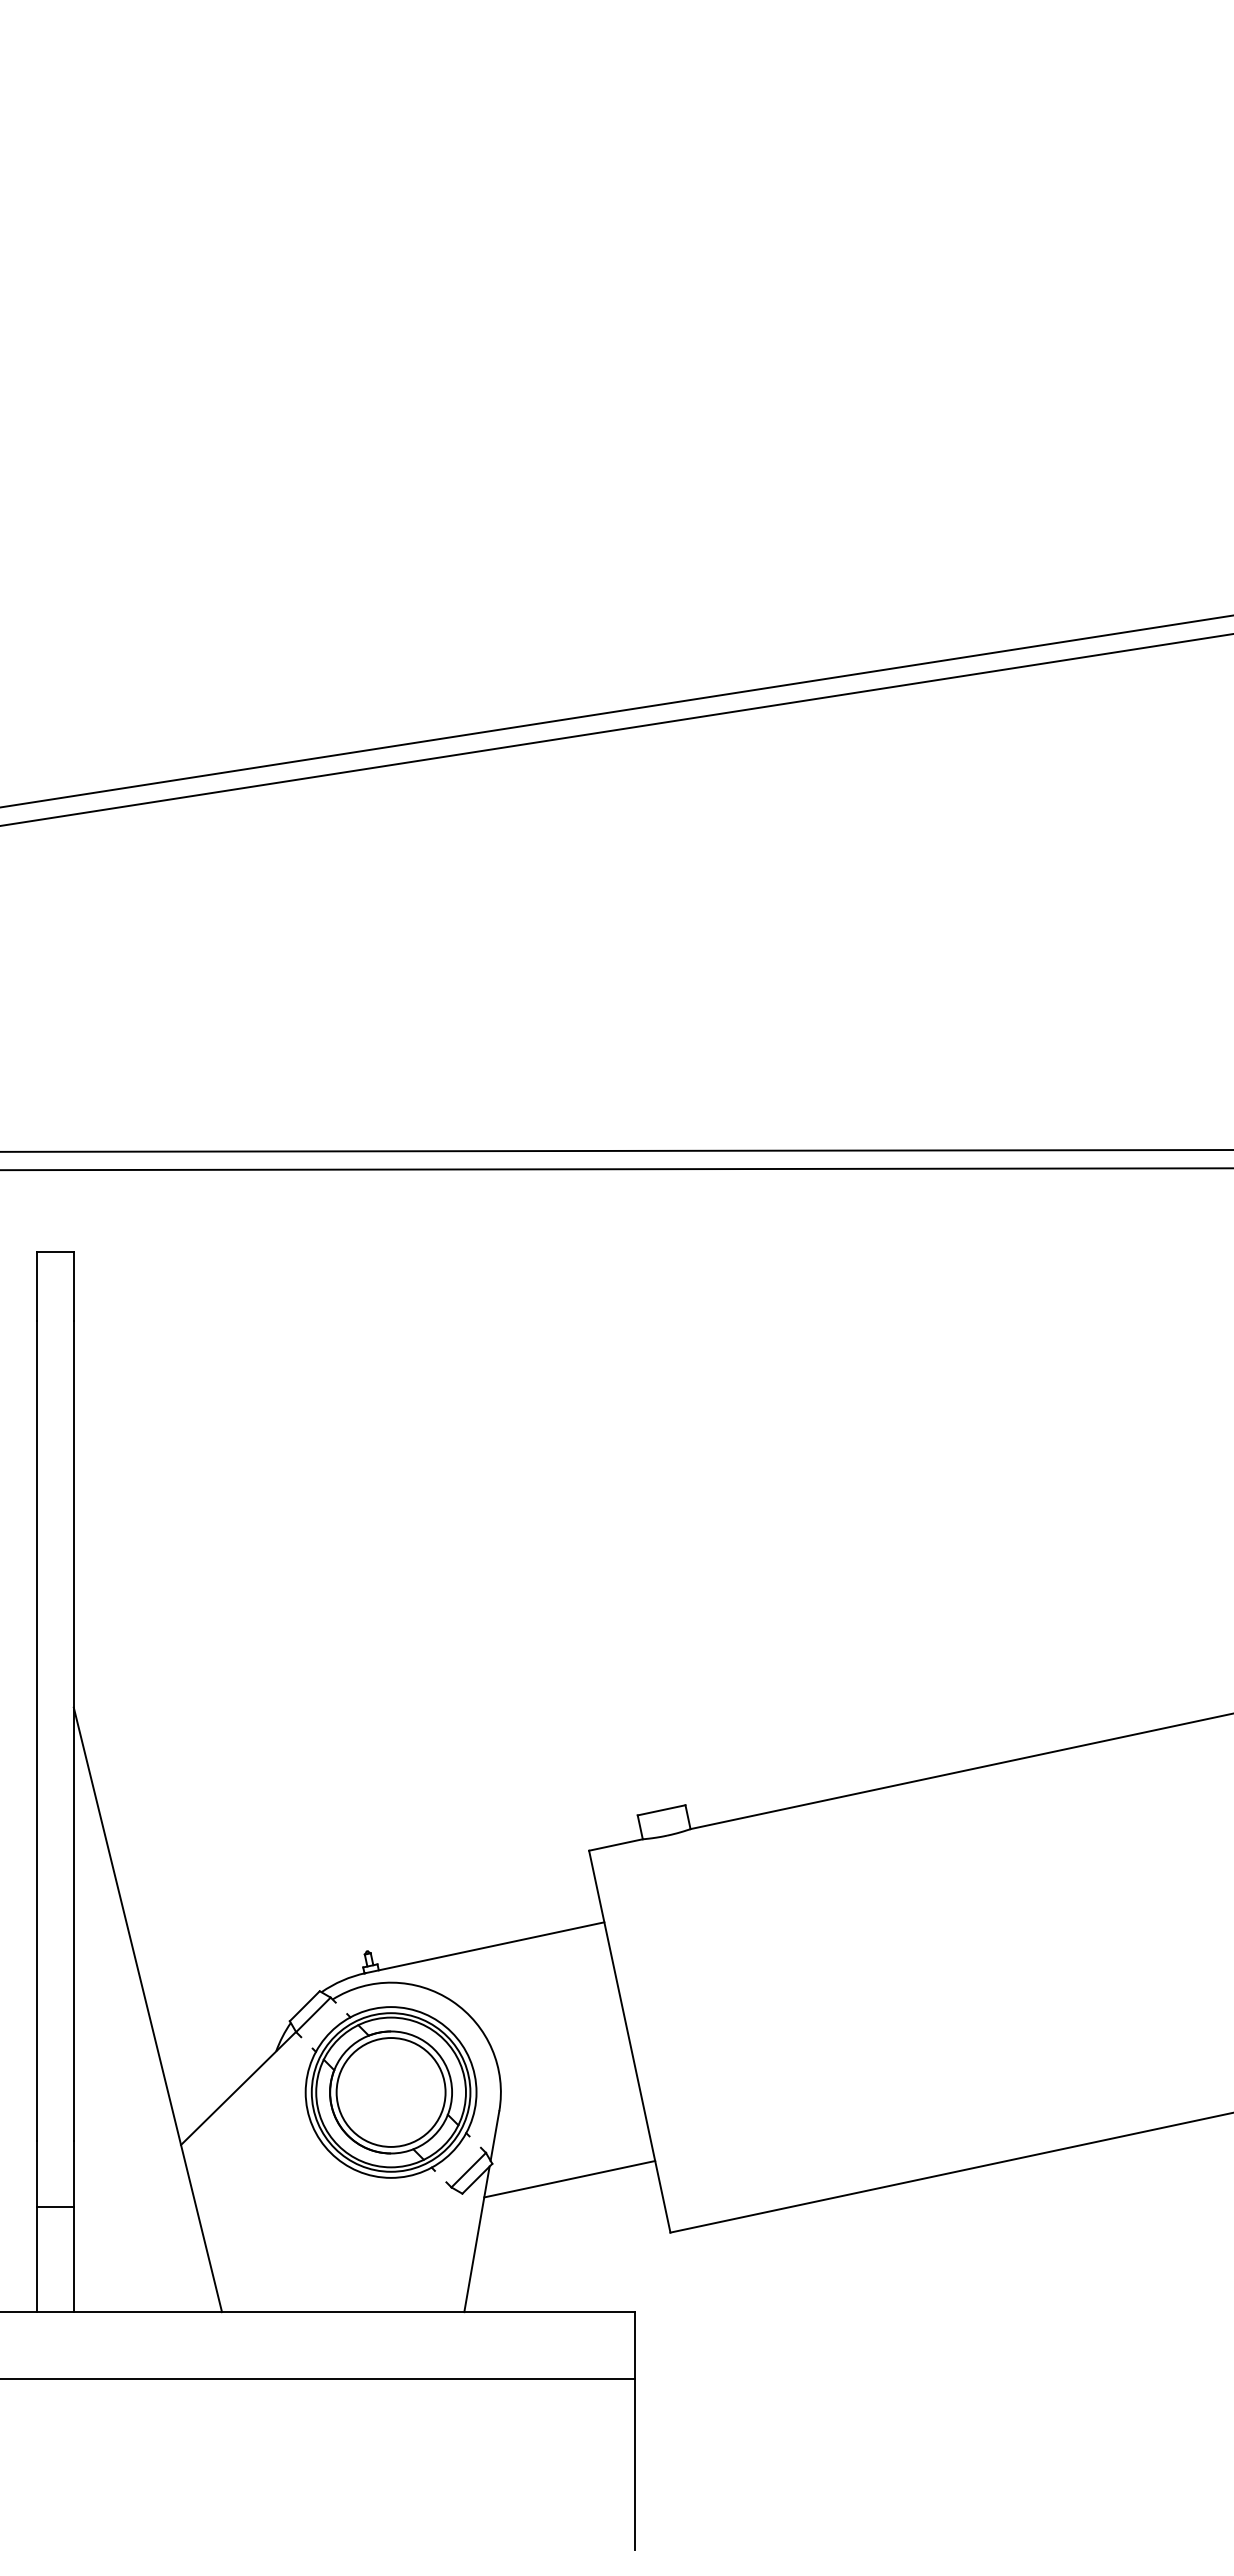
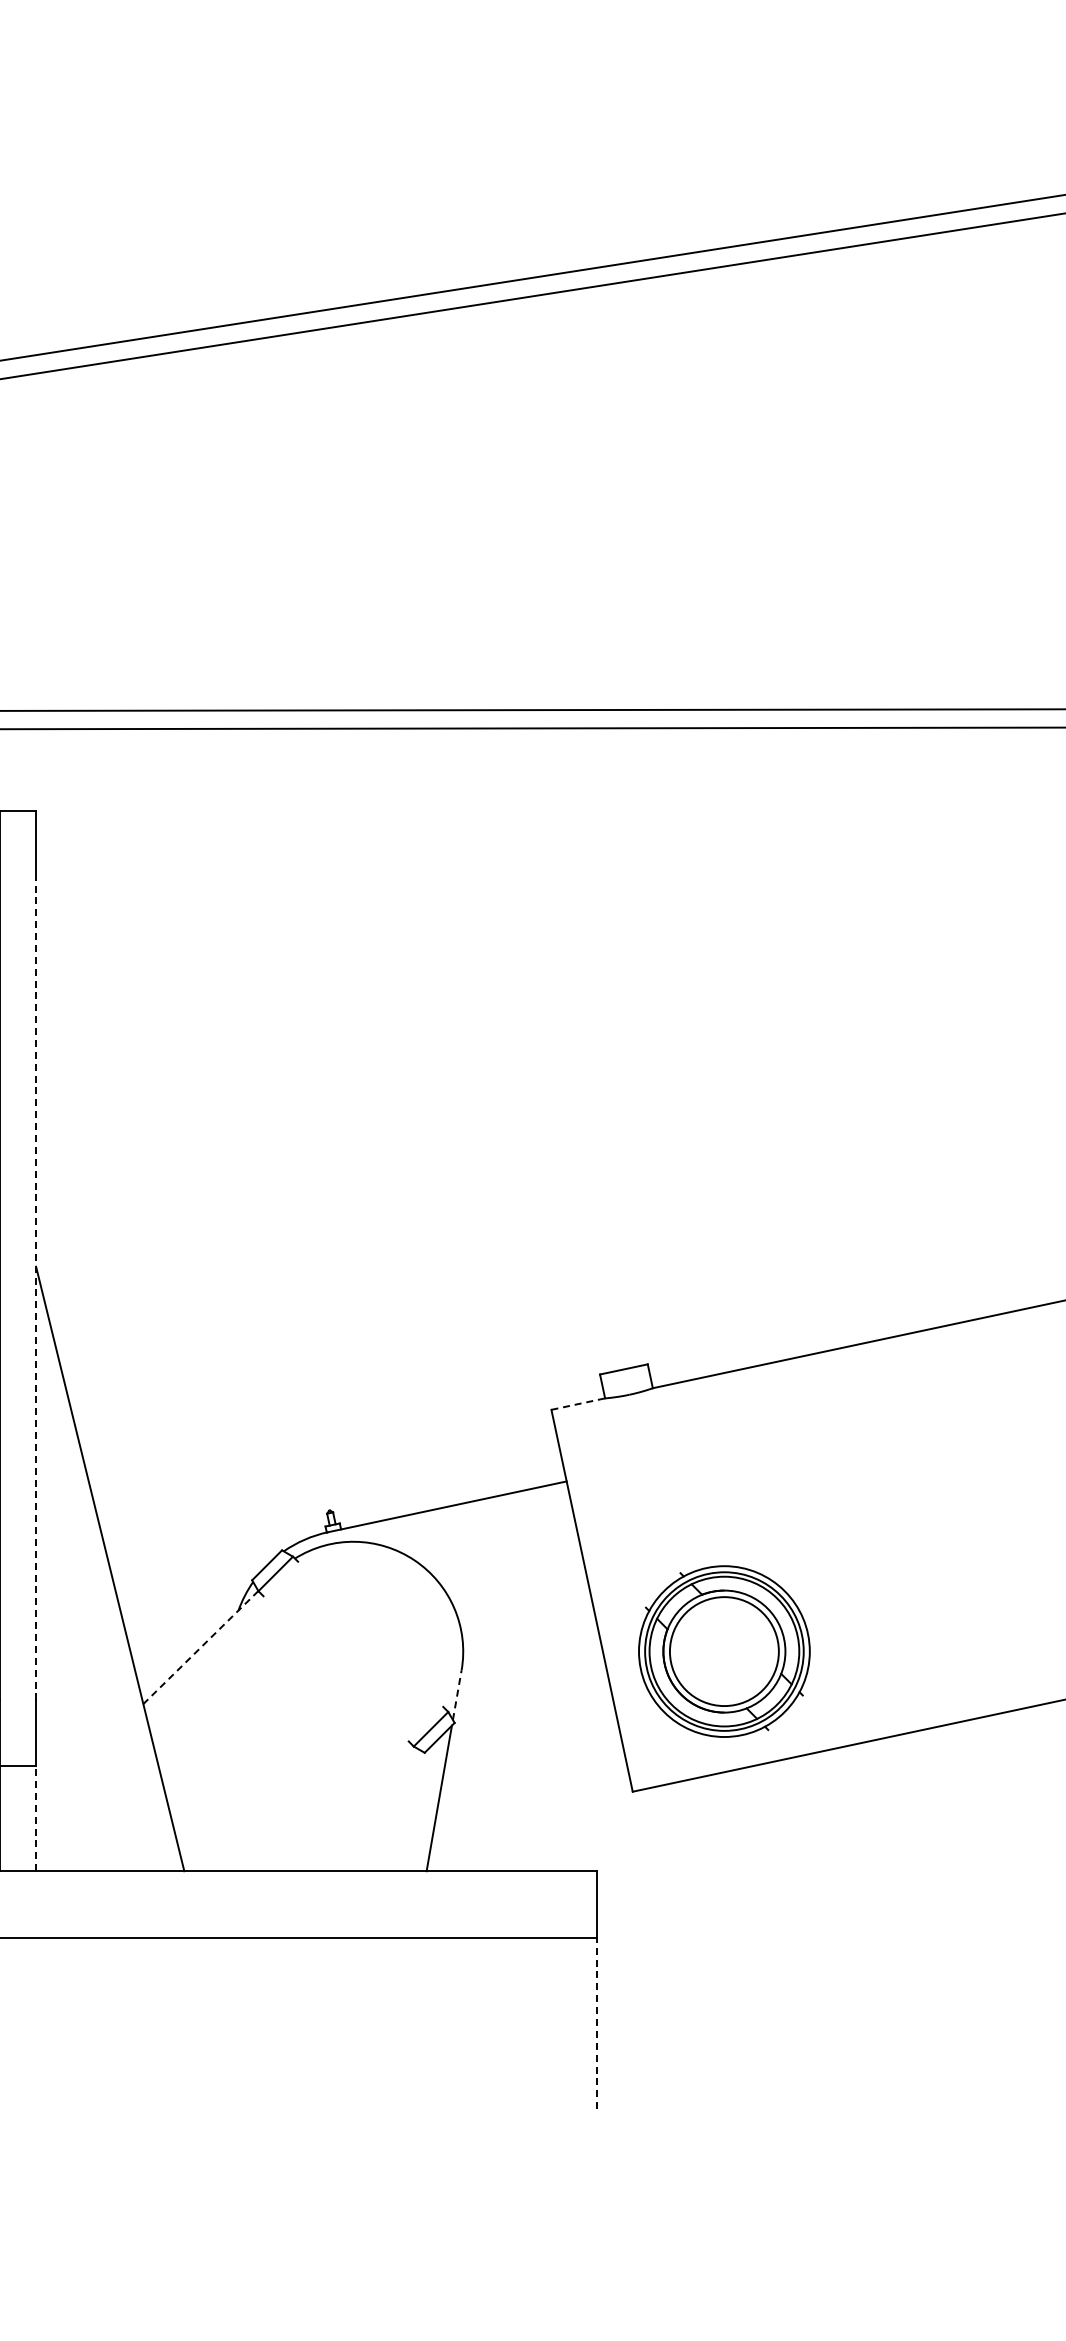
line: (73, 1730) -> (35, 1289), solid -> dashed
line: (616, 1844) -> (578, 1403), solid -> dashed
line: (238, 2088) -> (200, 1647), solid -> dashed
part: (390, 2092) -> (723, 1651), moved
line: (495, 2135) -> (457, 1694), solid -> dashed
line: (569, 2179) -> (531, 1738), removed
line: (73, 2259) -> (35, 1818), solid -> dashed
line: (635, 2464) -> (597, 2023), solid -> dashed

